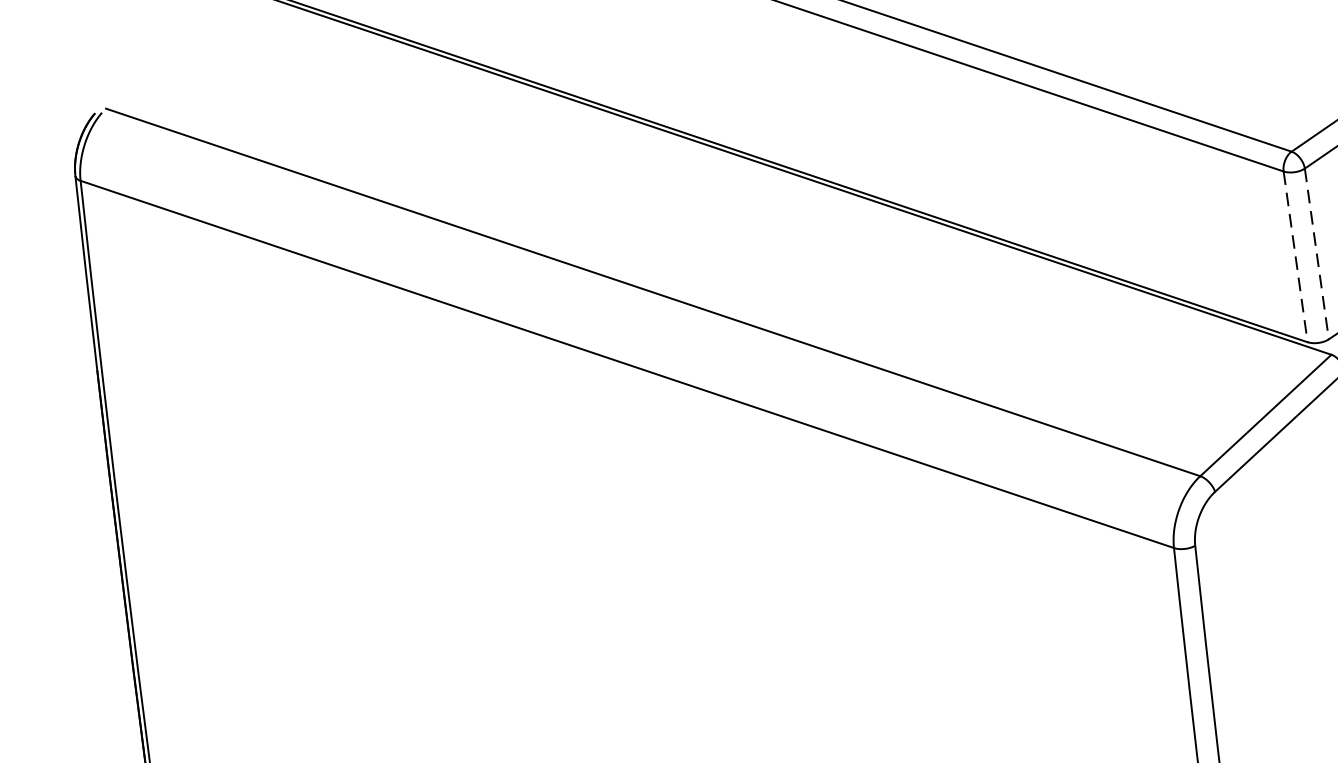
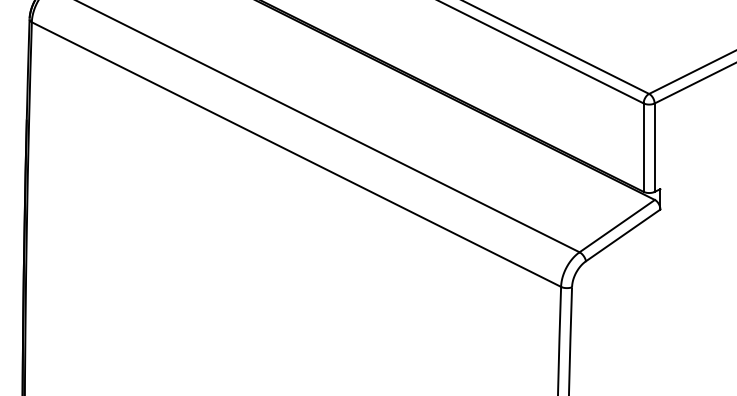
line: (1316, 255) -> (654, 148), dashed -> solid
line: (1295, 258) -> (643, 148), dashed -> solid

